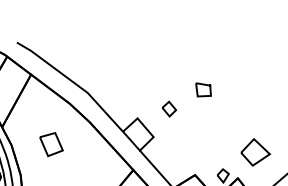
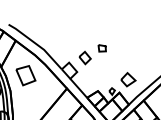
part: (168, 108) -> (84, 57), size x1.67
part: (50, 143) -> (25, 75), size x1.67

